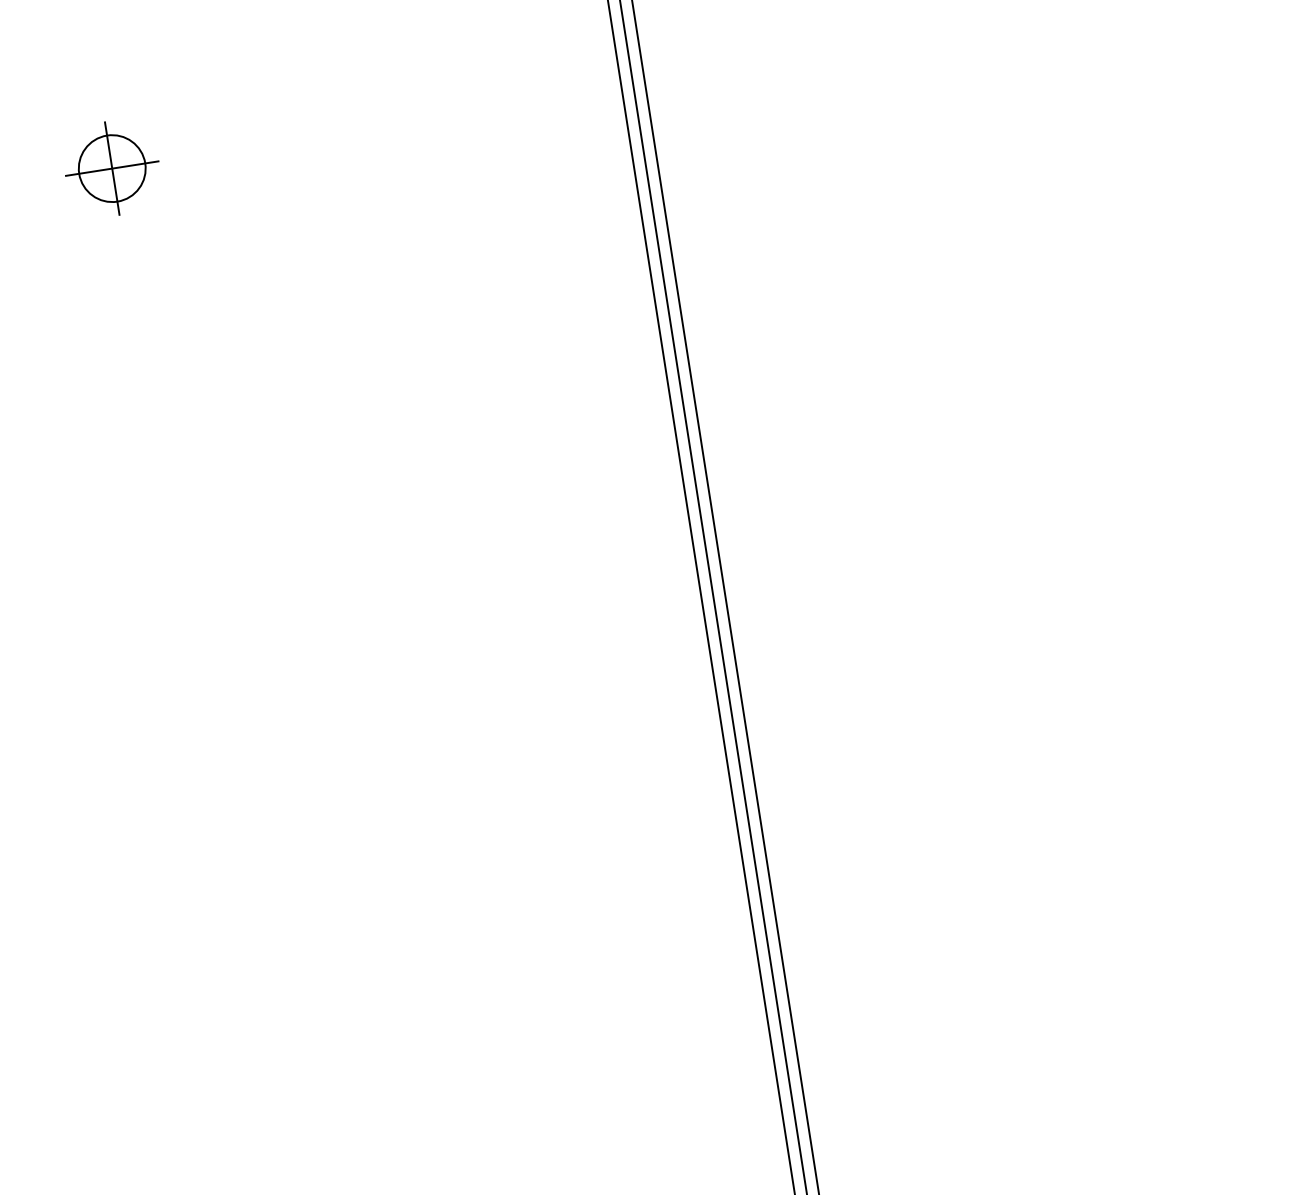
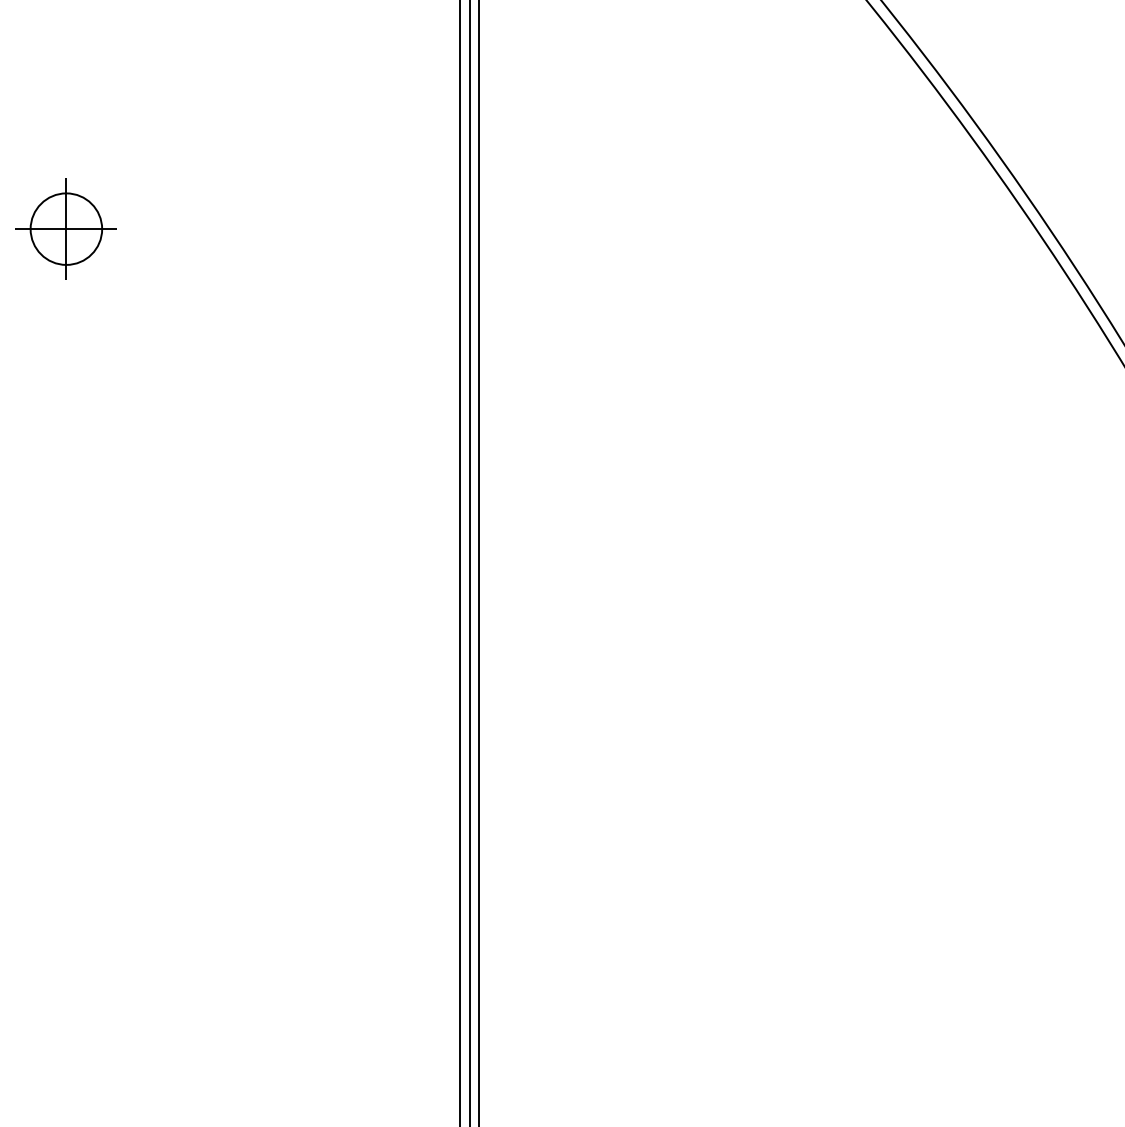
part: (112, 168) -> (66, 229), size x1.4

